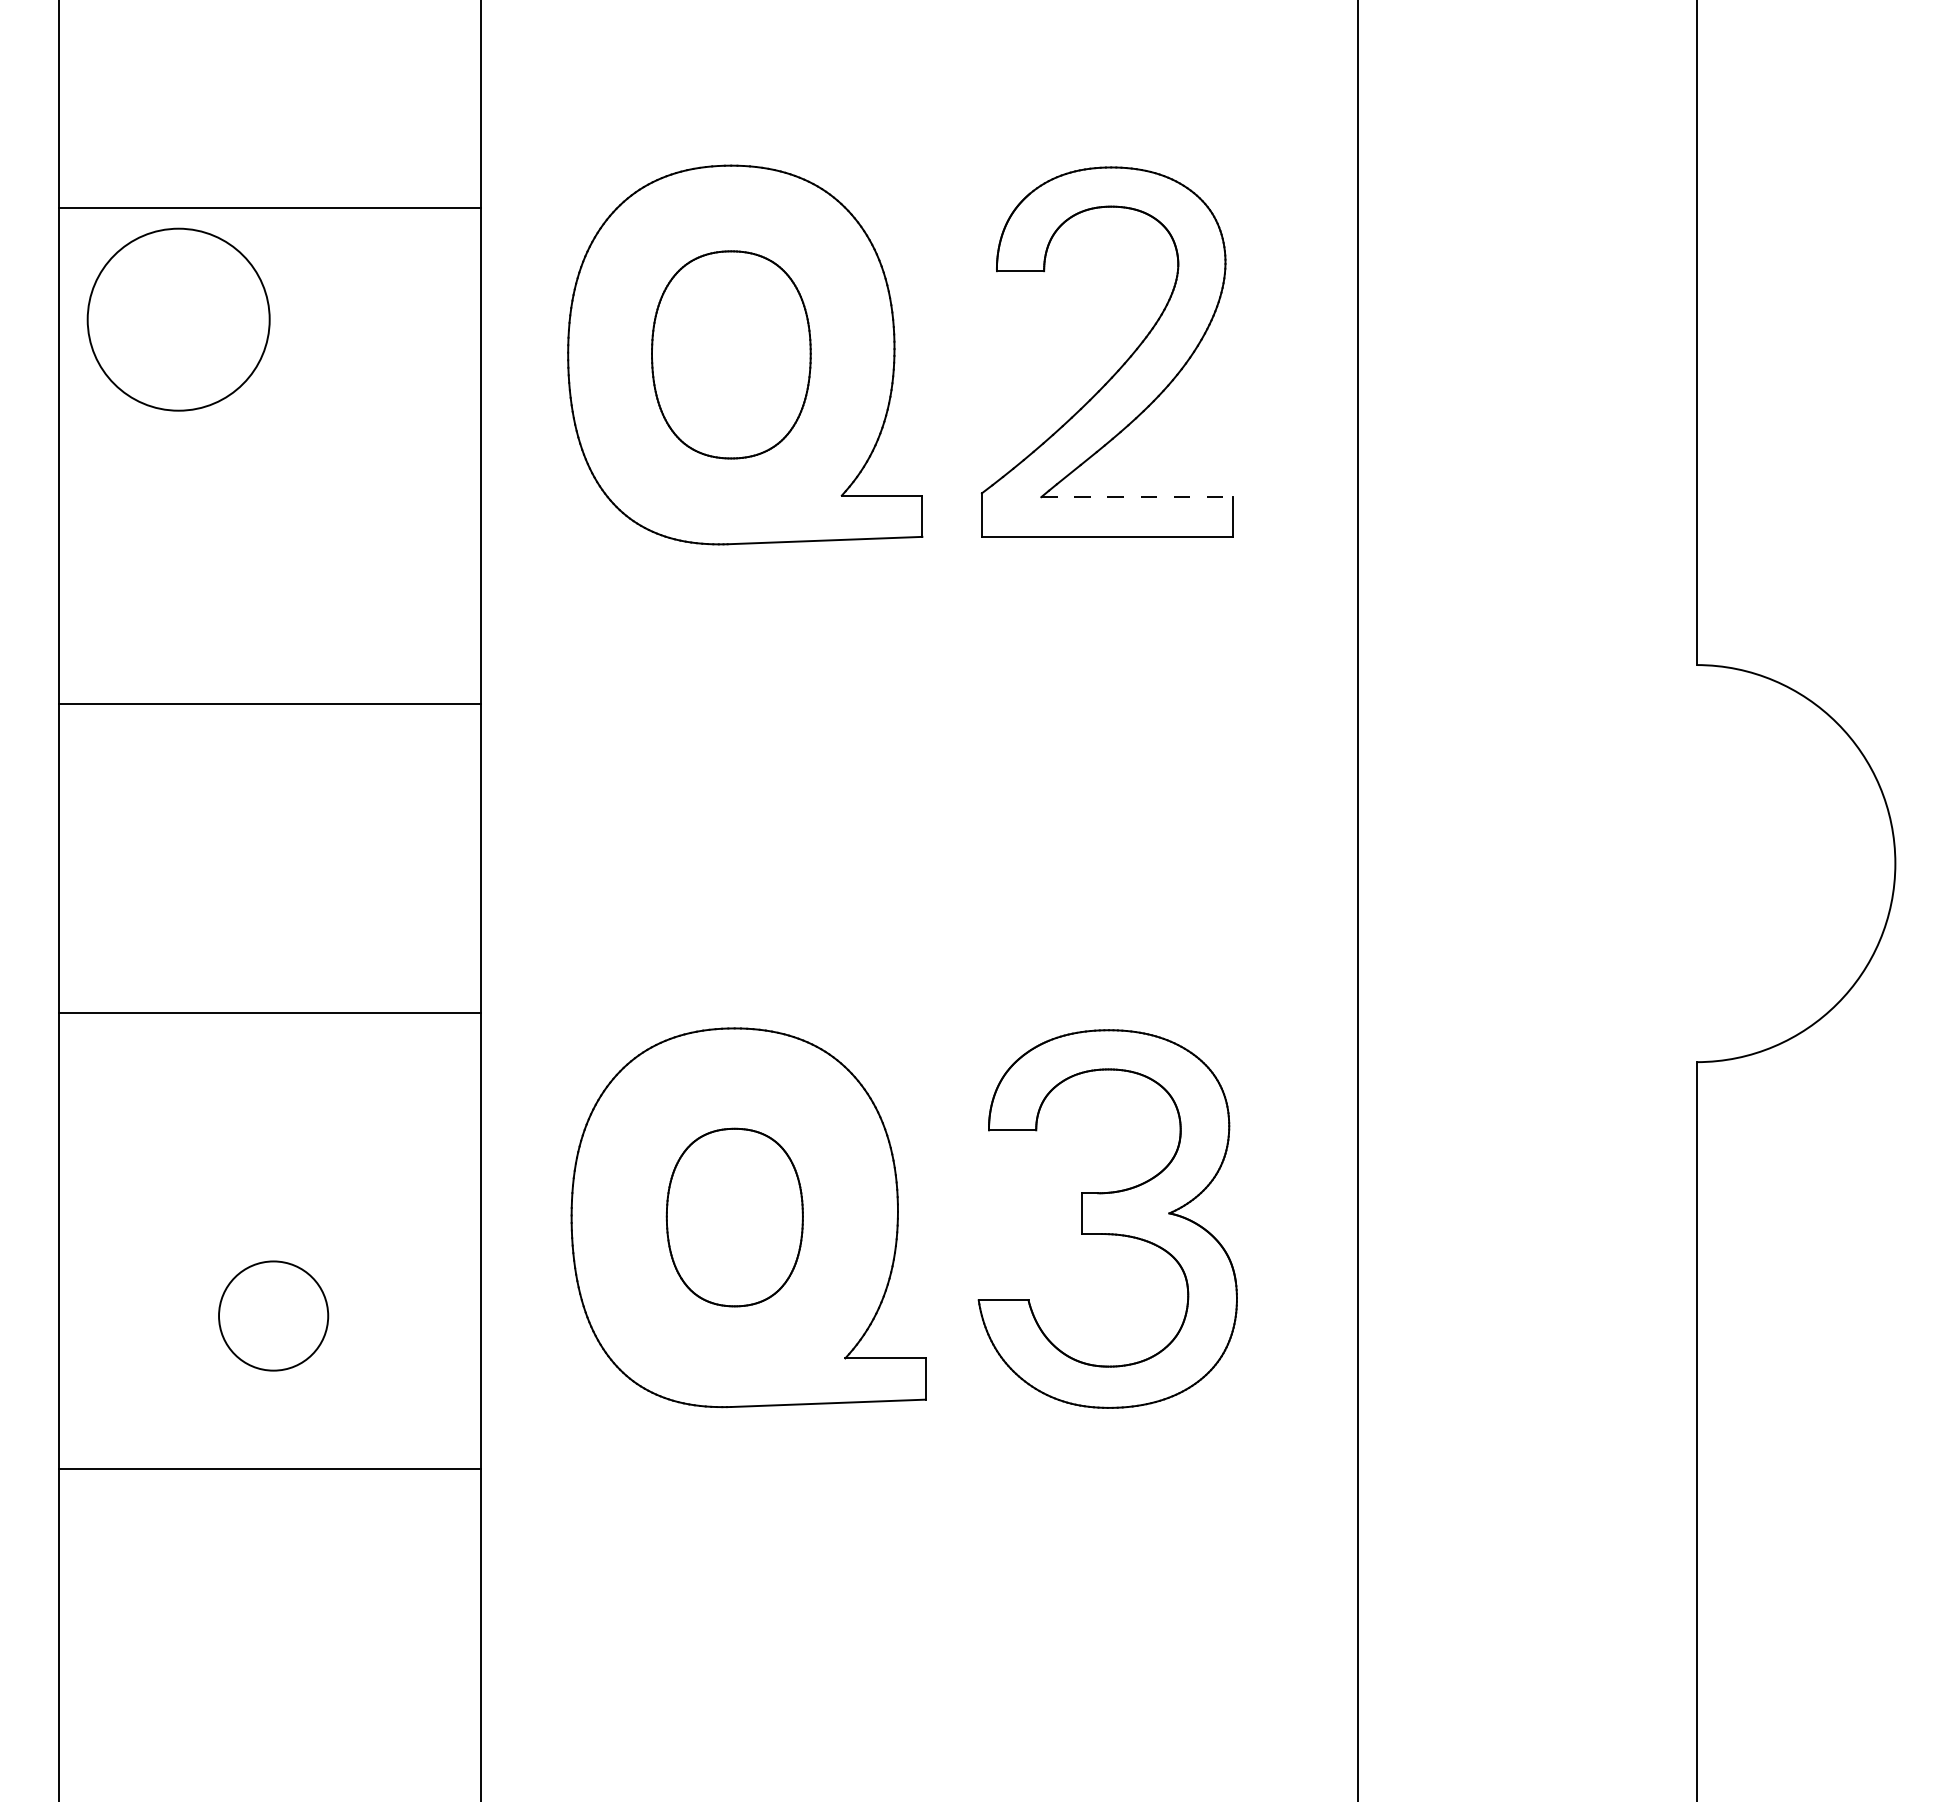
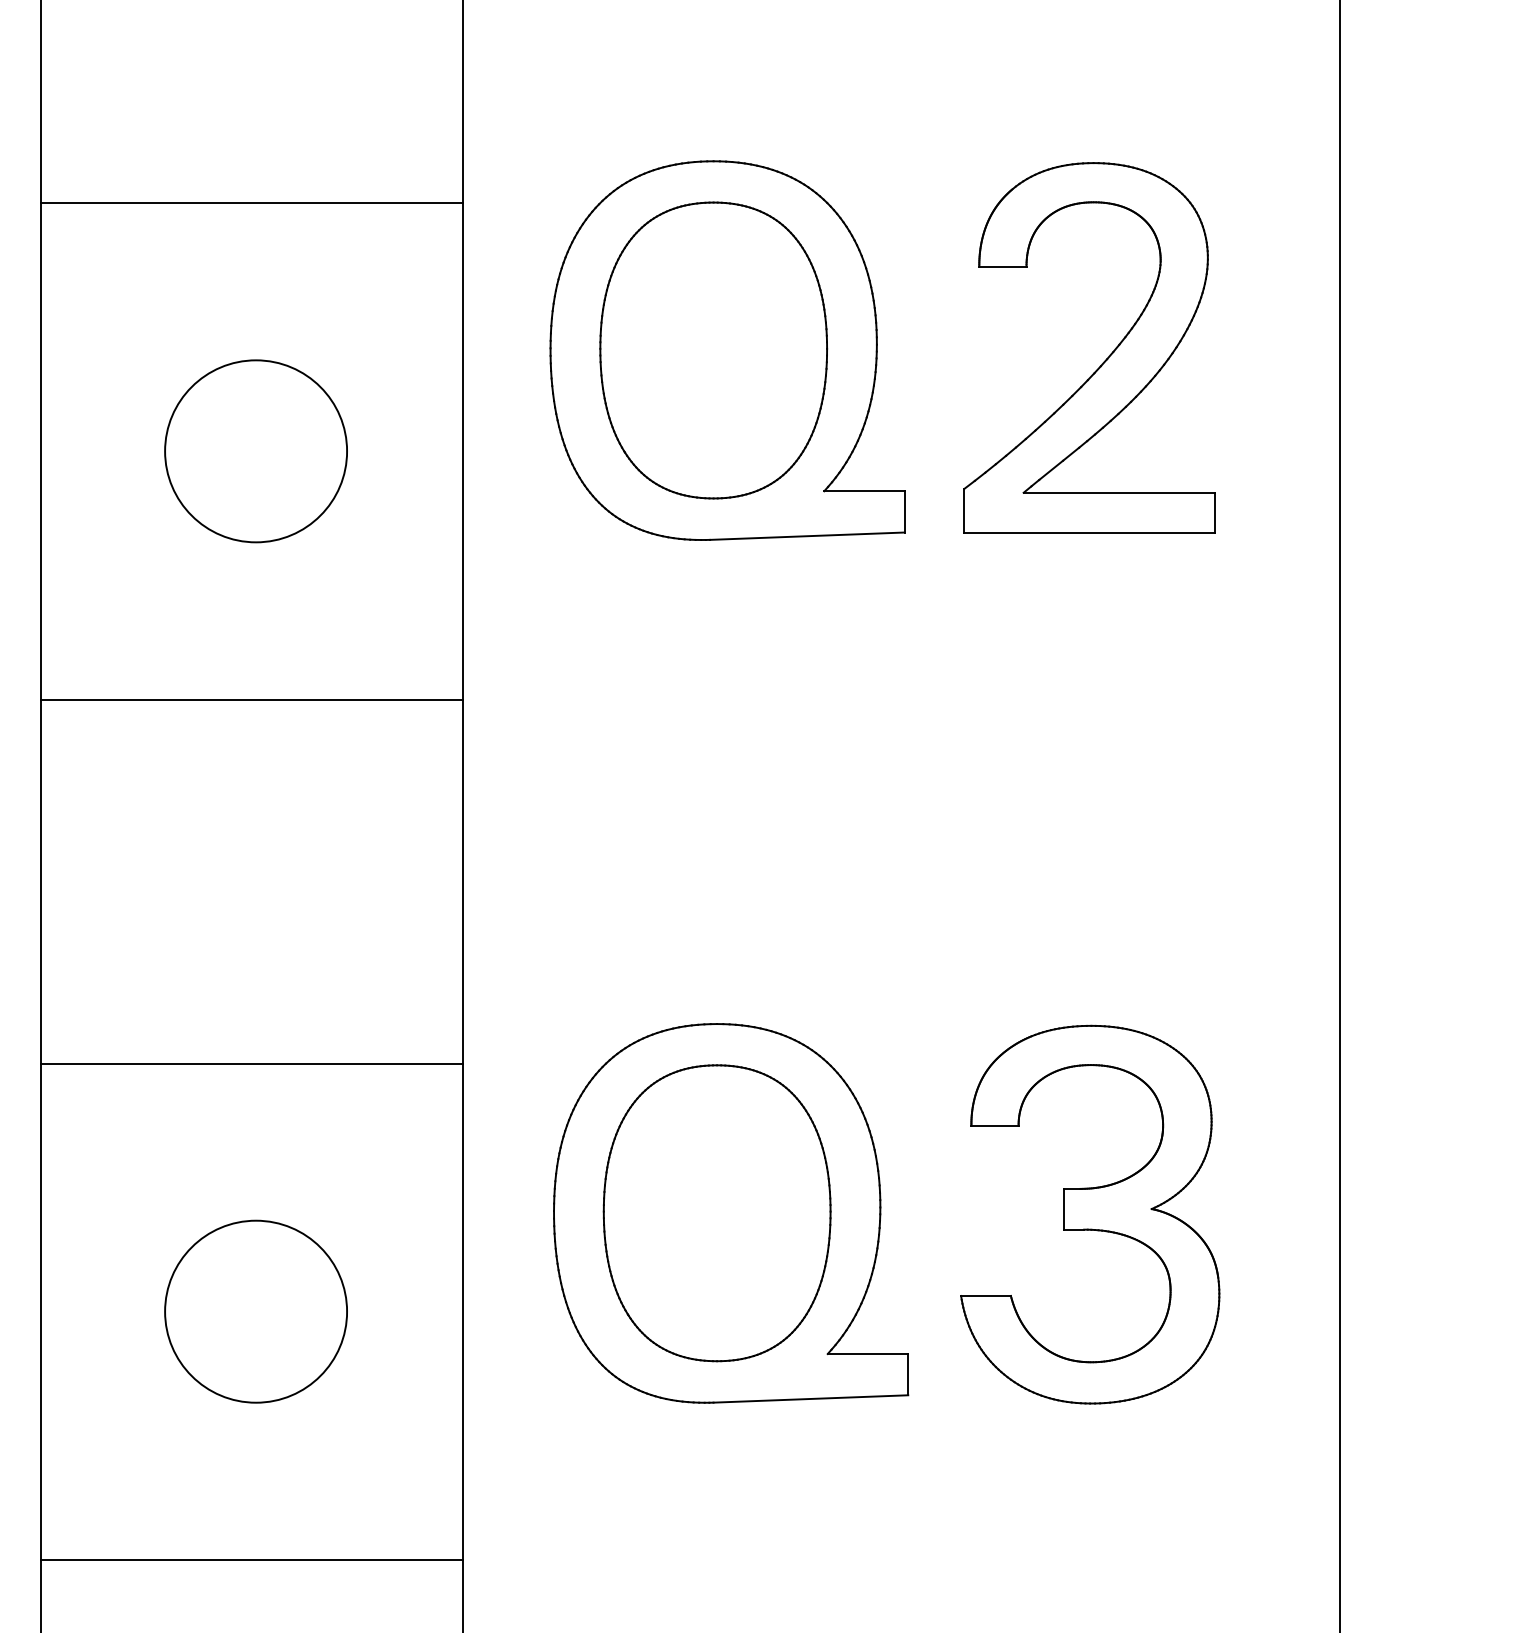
circle: (178, 319) -> (255, 451), moved
part: (731, 354) -> (713, 350), size x1.43
line: (1137, 497) -> (1119, 493), dashed -> solid
line: (269, 1012) -> (251, 1063), moved
part: (734, 1217) -> (716, 1213), size x1.67
circle: (273, 1315) -> (255, 1311), size x1.67
line: (269, 1469) -> (251, 1560), moved

